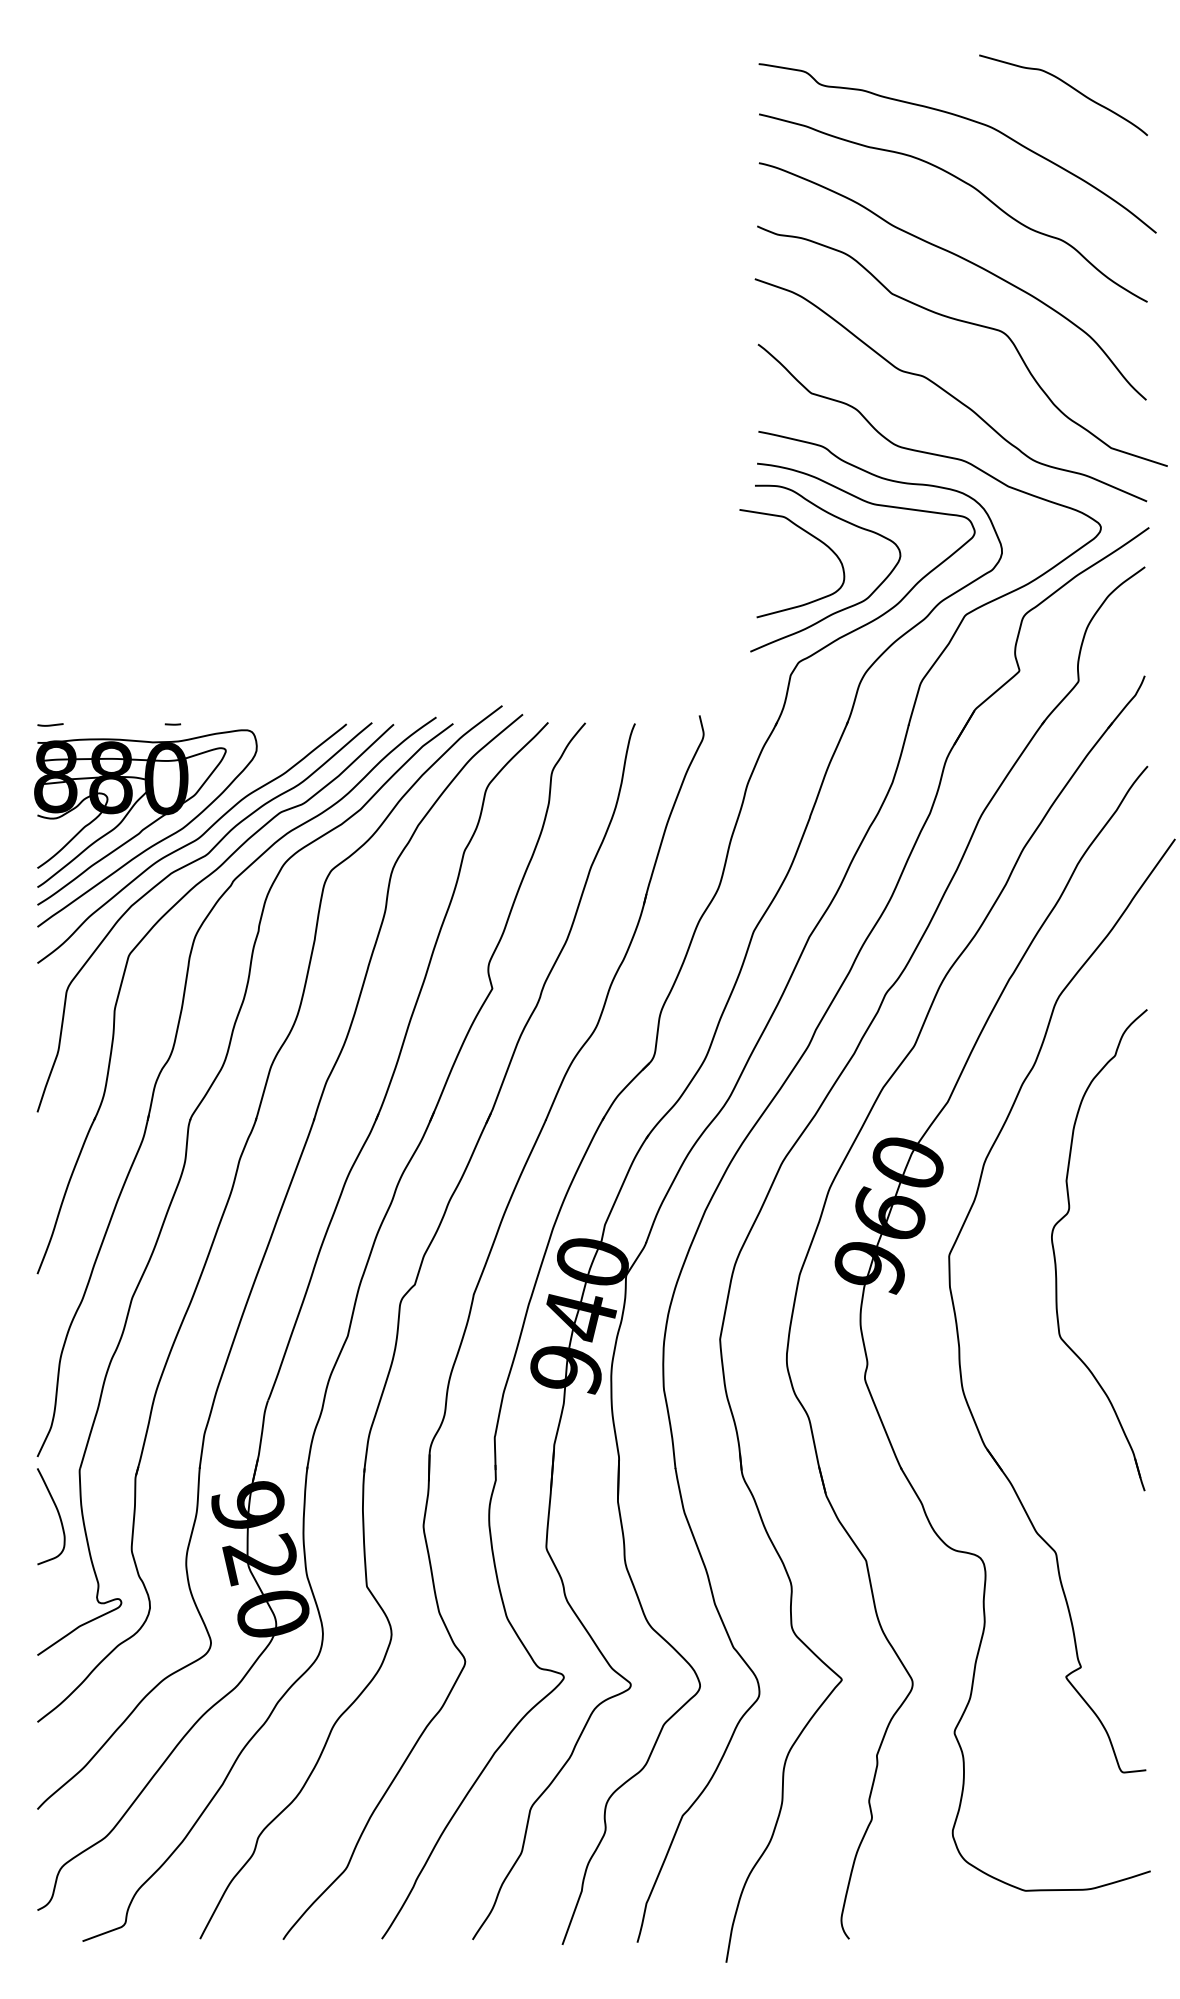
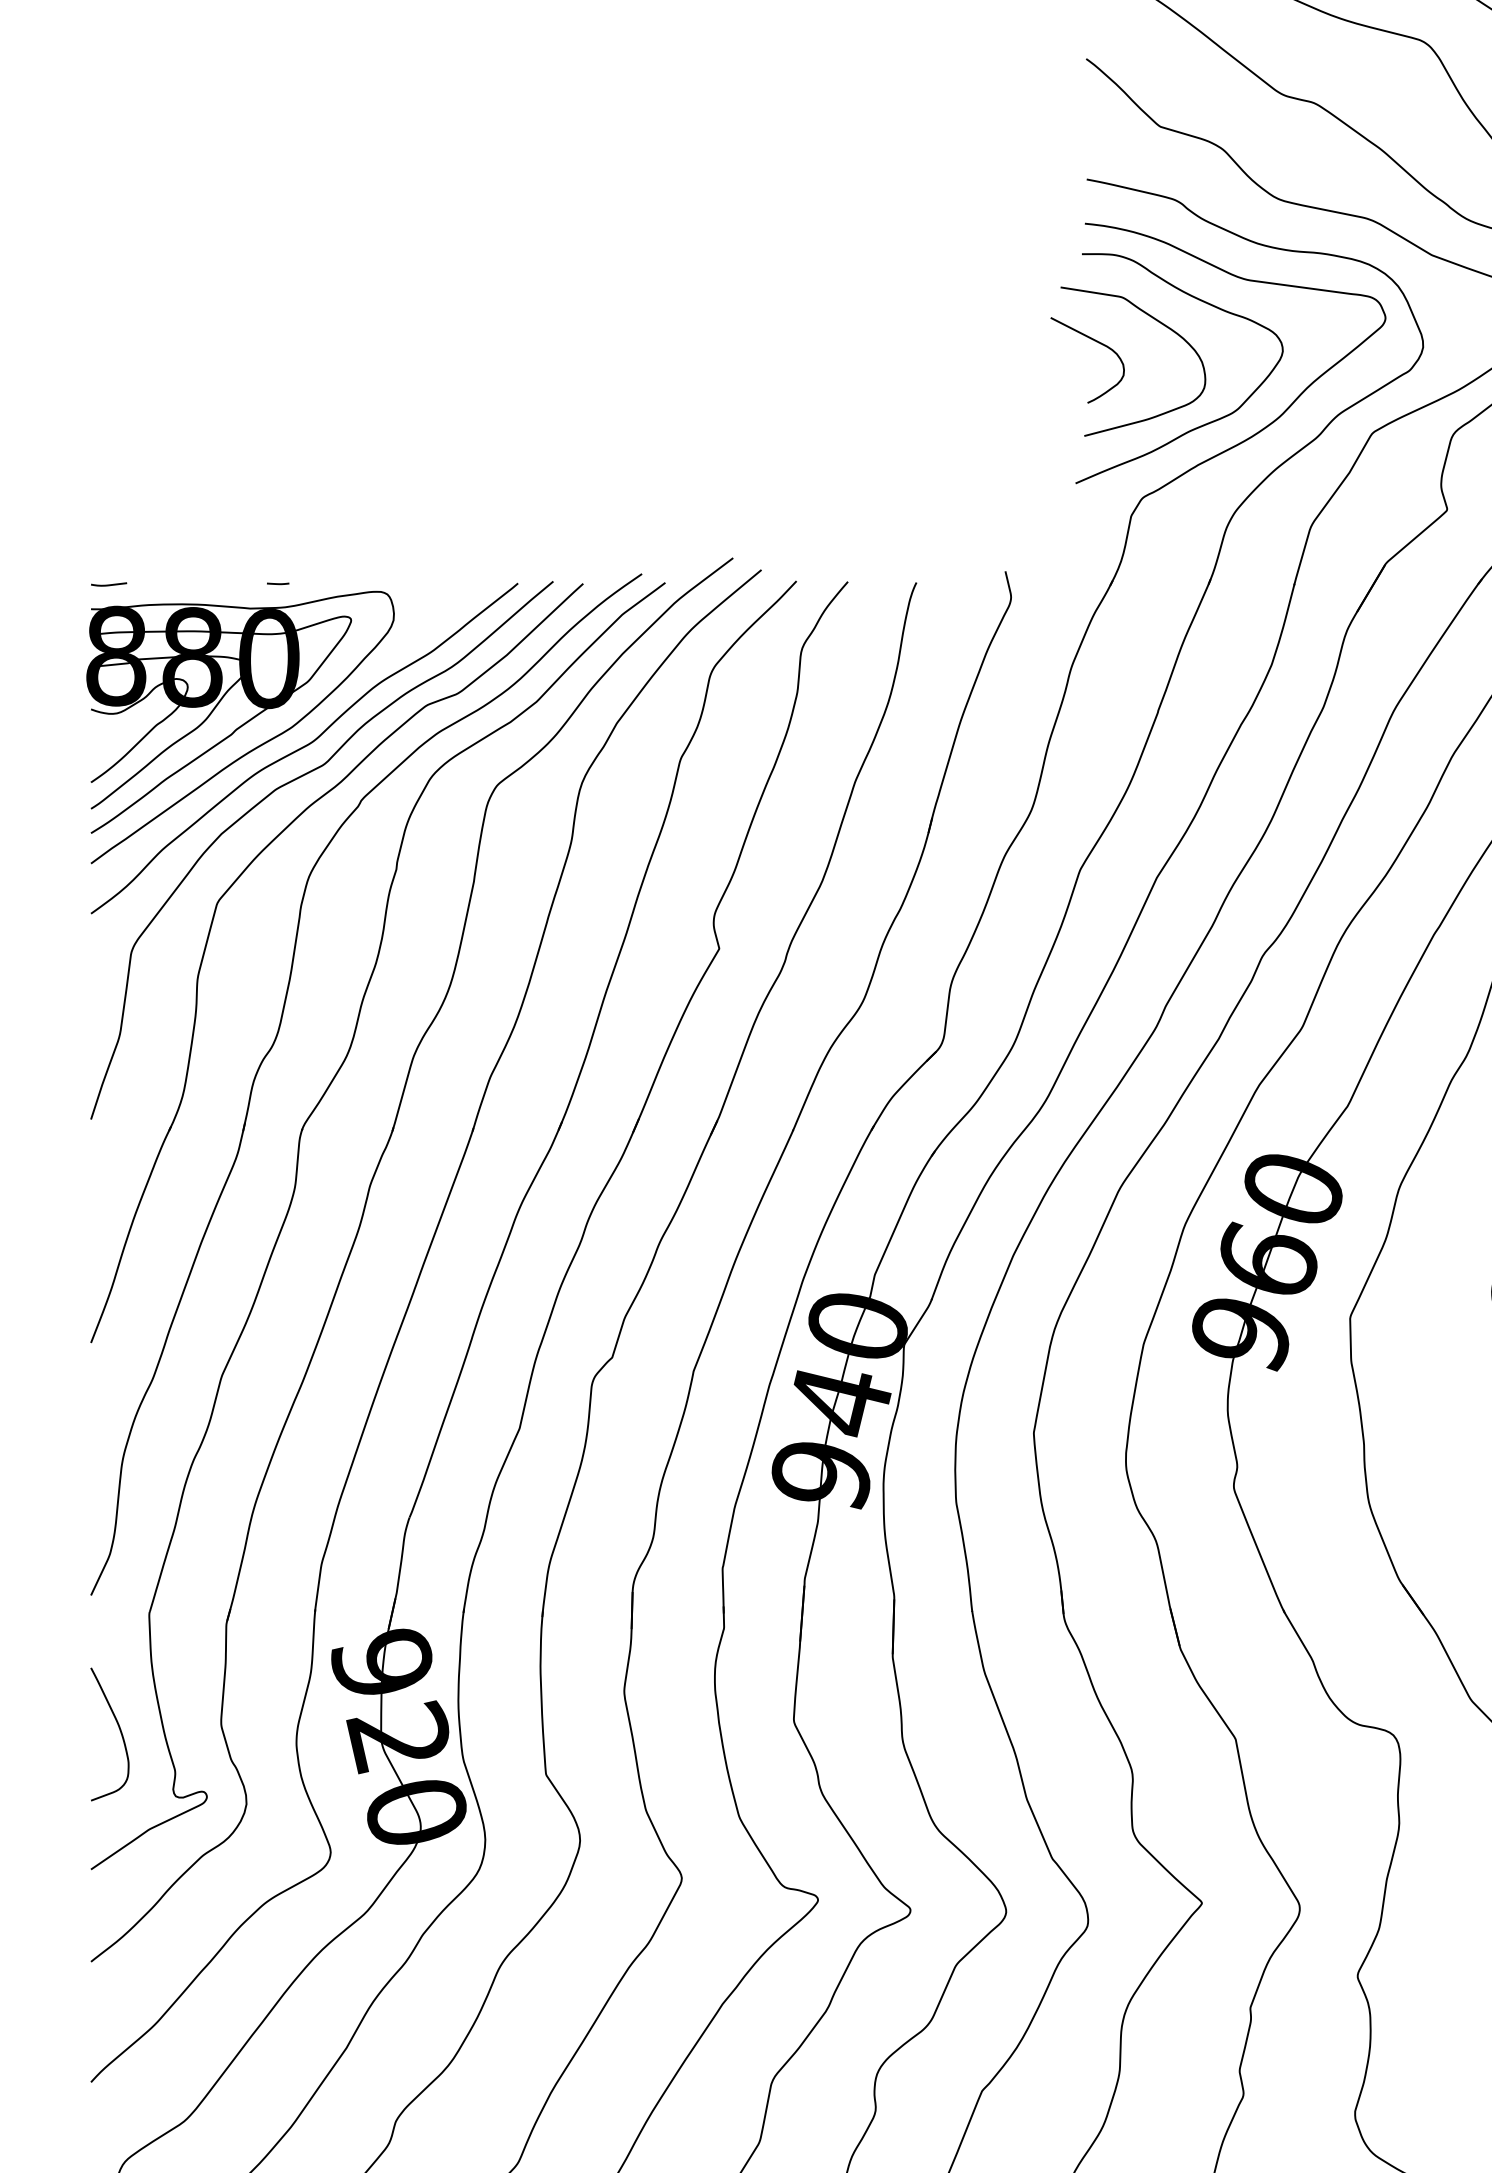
curve: (766, 550) -> (1097, 343), added
curve: (57, 1513) -> (118, 1730), moved

